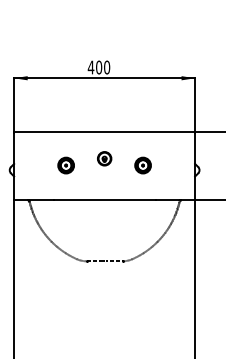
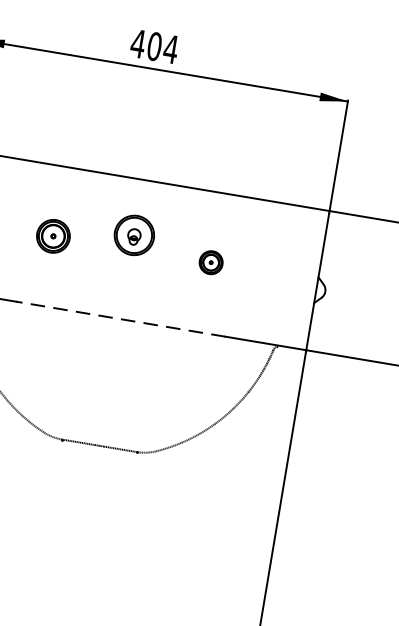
text: (106, 67) -> (169, 49), 400 -> 404
part: (104, 158) -> (134, 235), size x1.4
part: (142, 165) -> (210, 262), size x0.7
line: (104, 199) -> (120, 319), solid -> dashed

